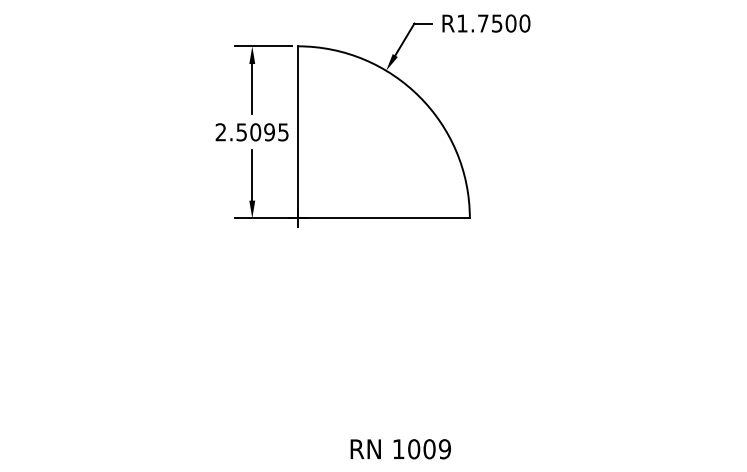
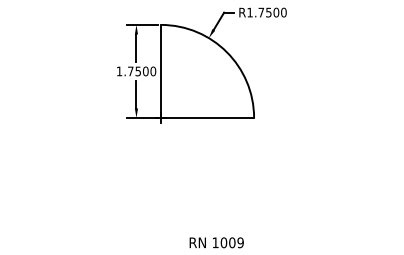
text: (252, 132) -> (136, 71), 2.5095 -> 1.7500

